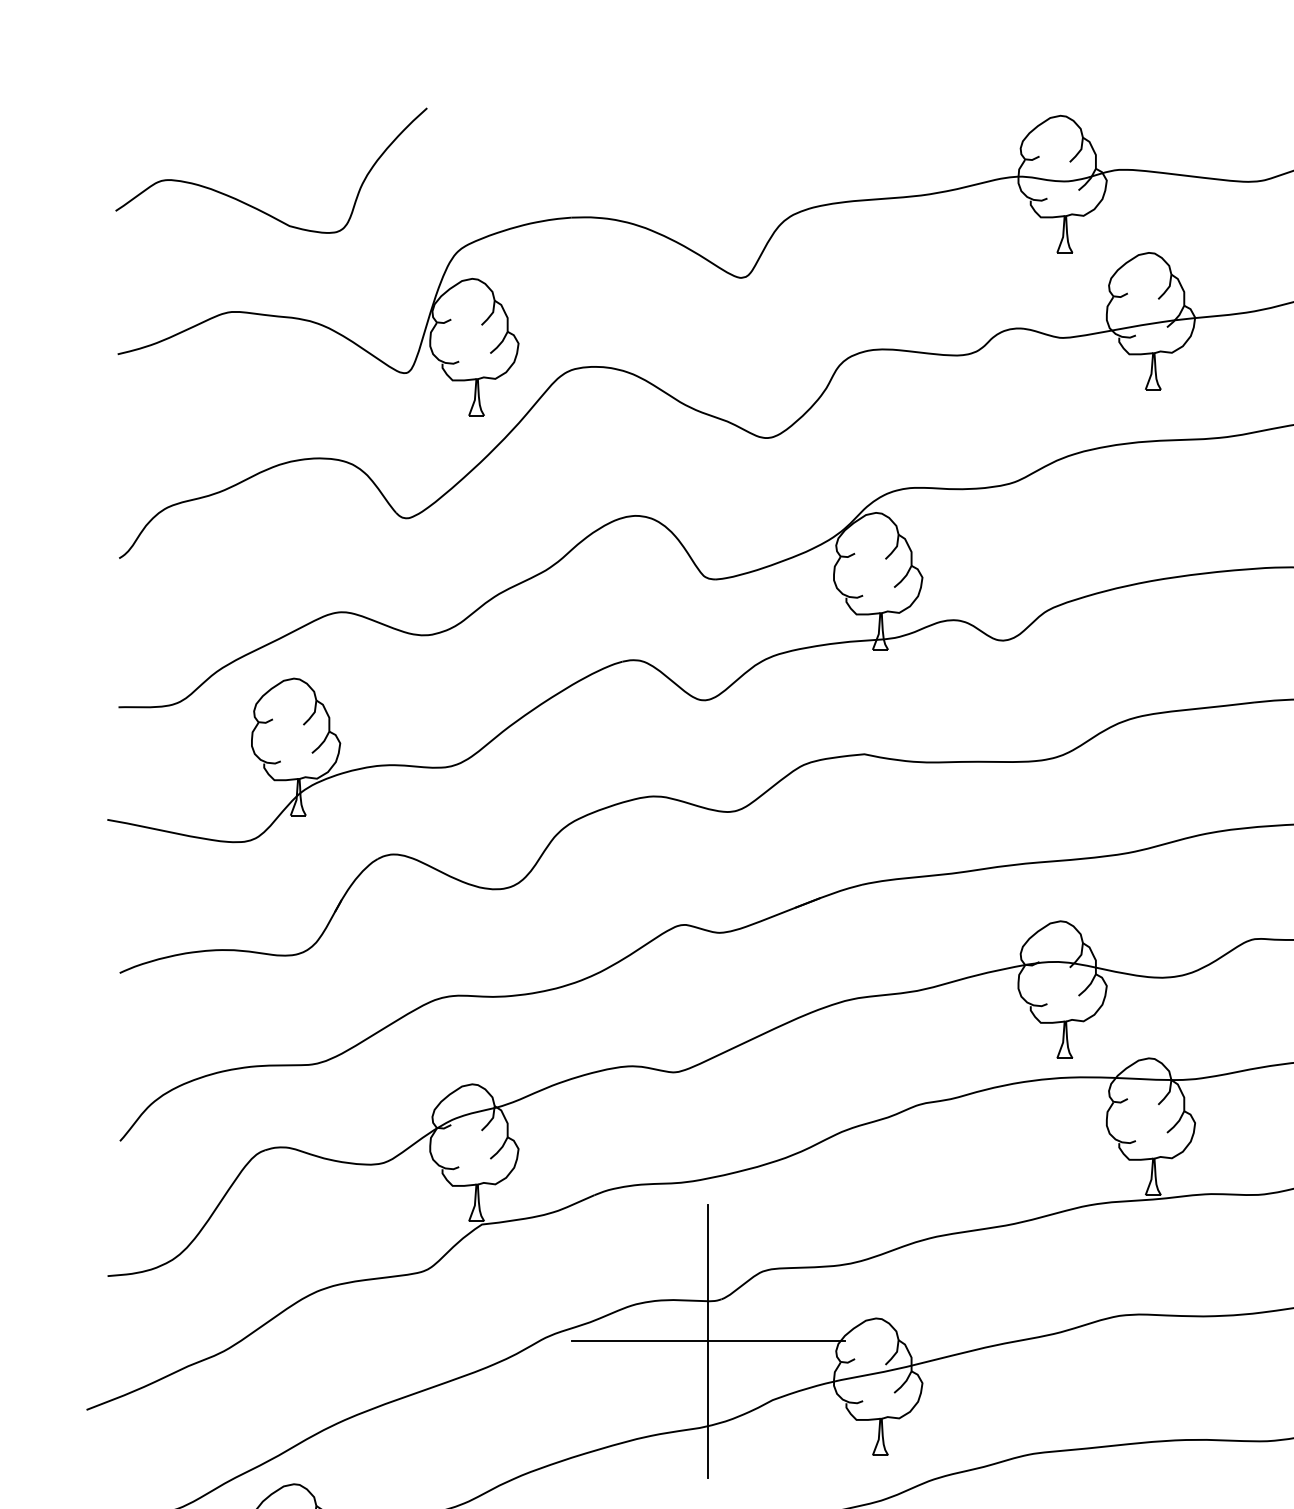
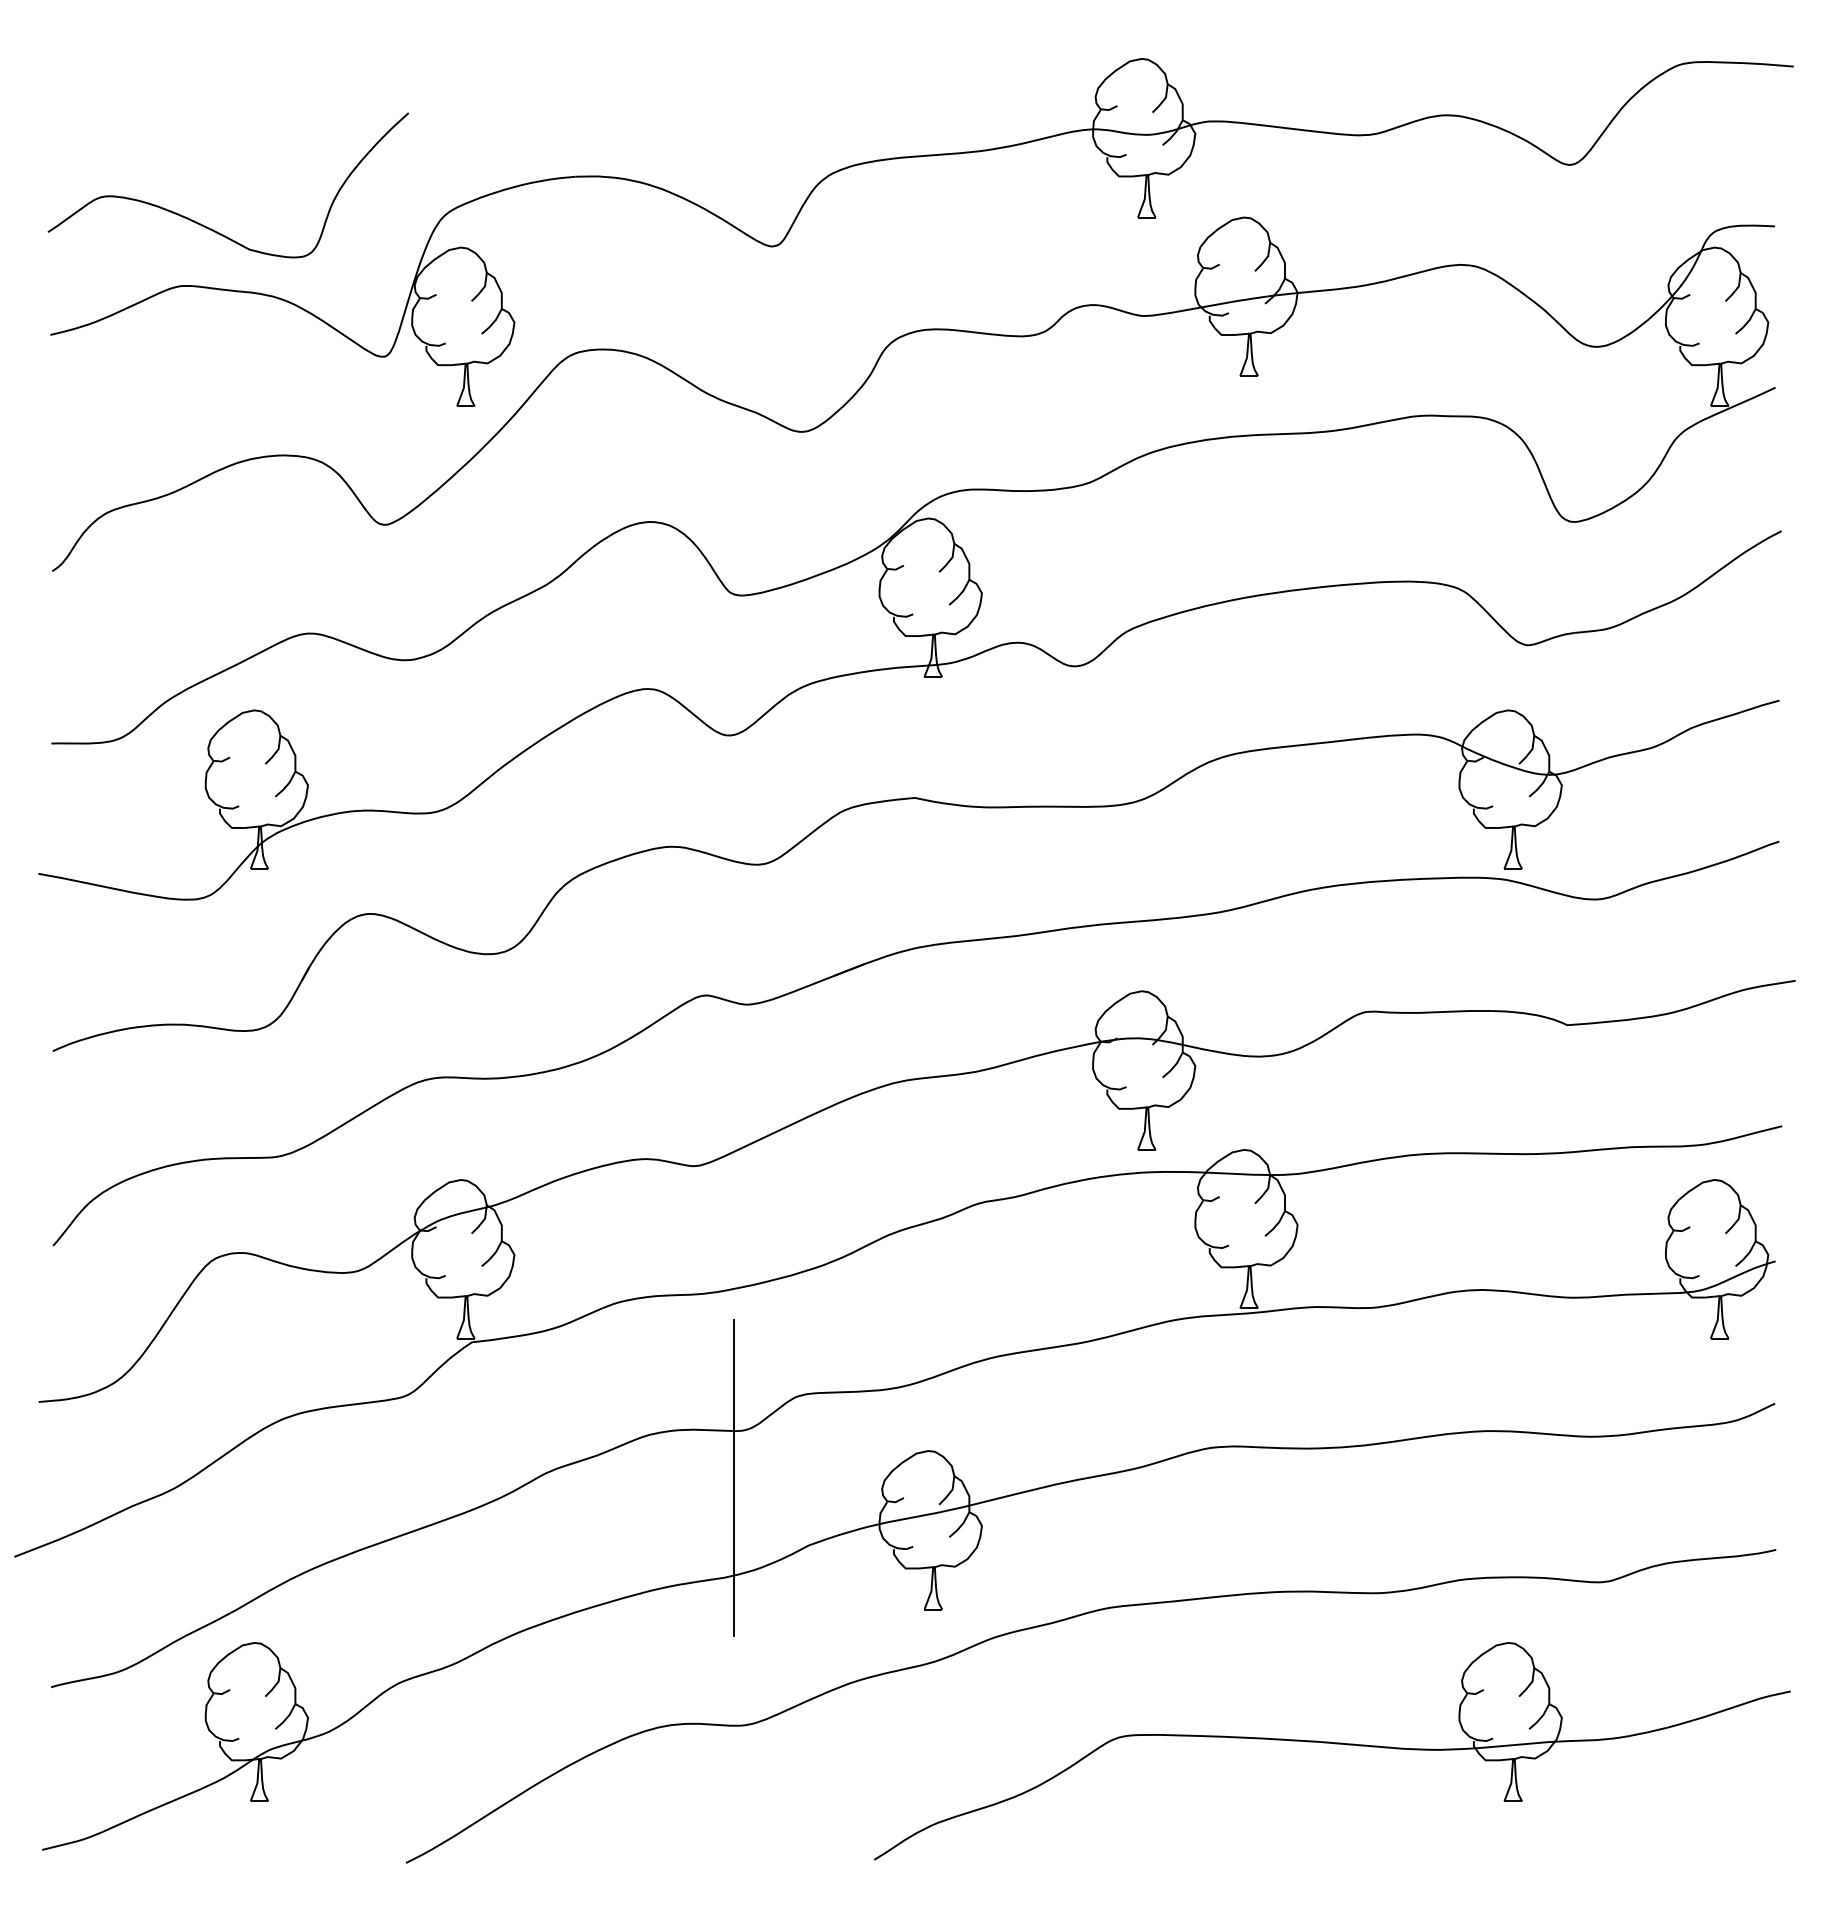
curve: (253, 206) -> (207, 226), moved
line: (707, 1341) -> (733, 1477), removed

